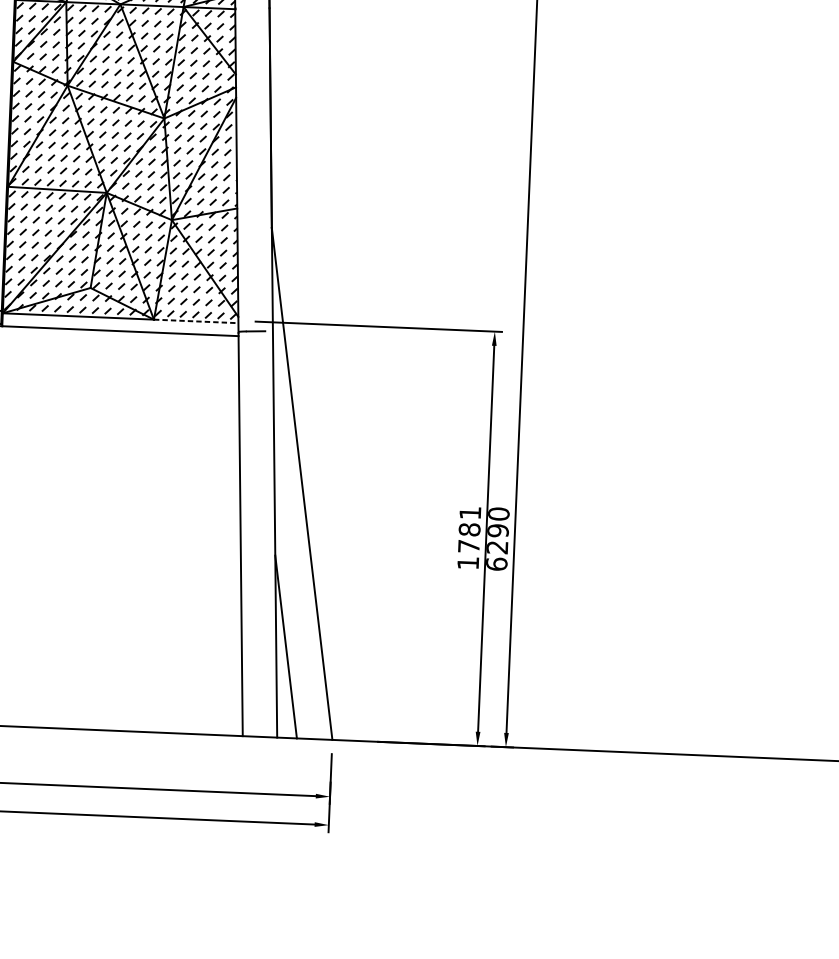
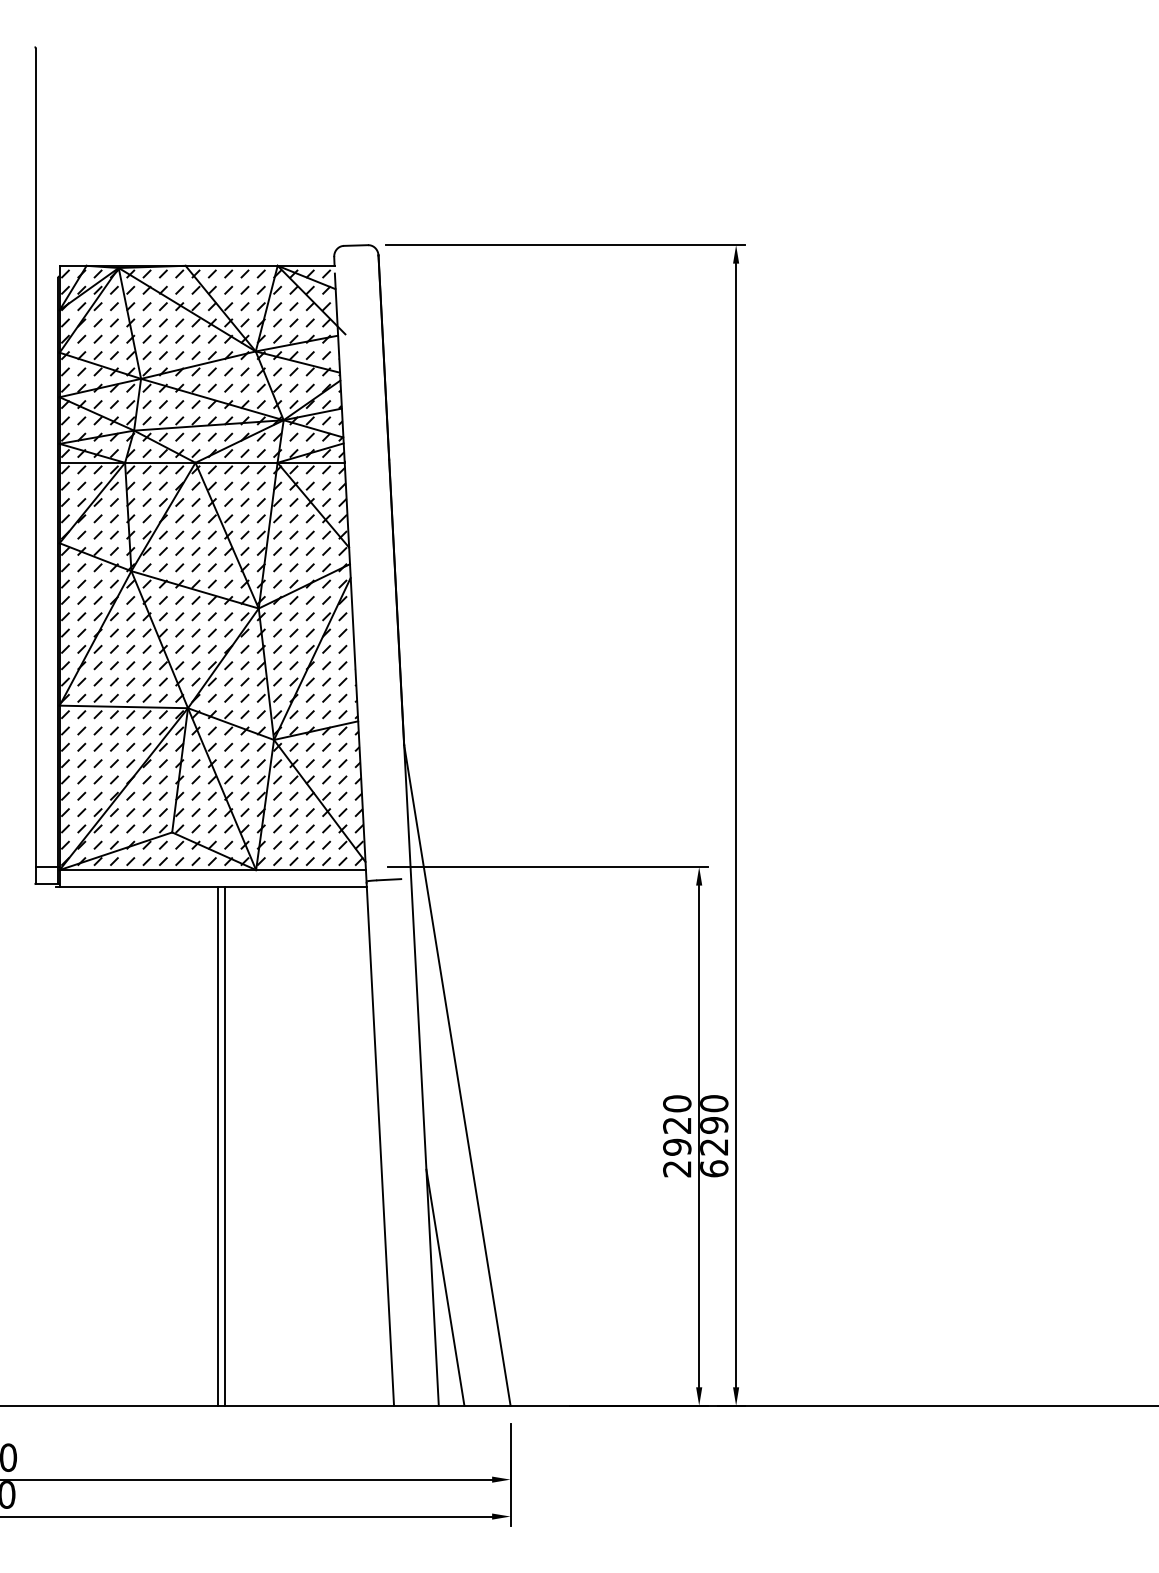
line: (196, 321) -> (311, 870), dashed -> solid
line: (115, 530) -> (217, 1145), added
line: (121, 530) -> (225, 1145), added
text: (469, 538) -> (677, 1136), 1781 -> 2920

